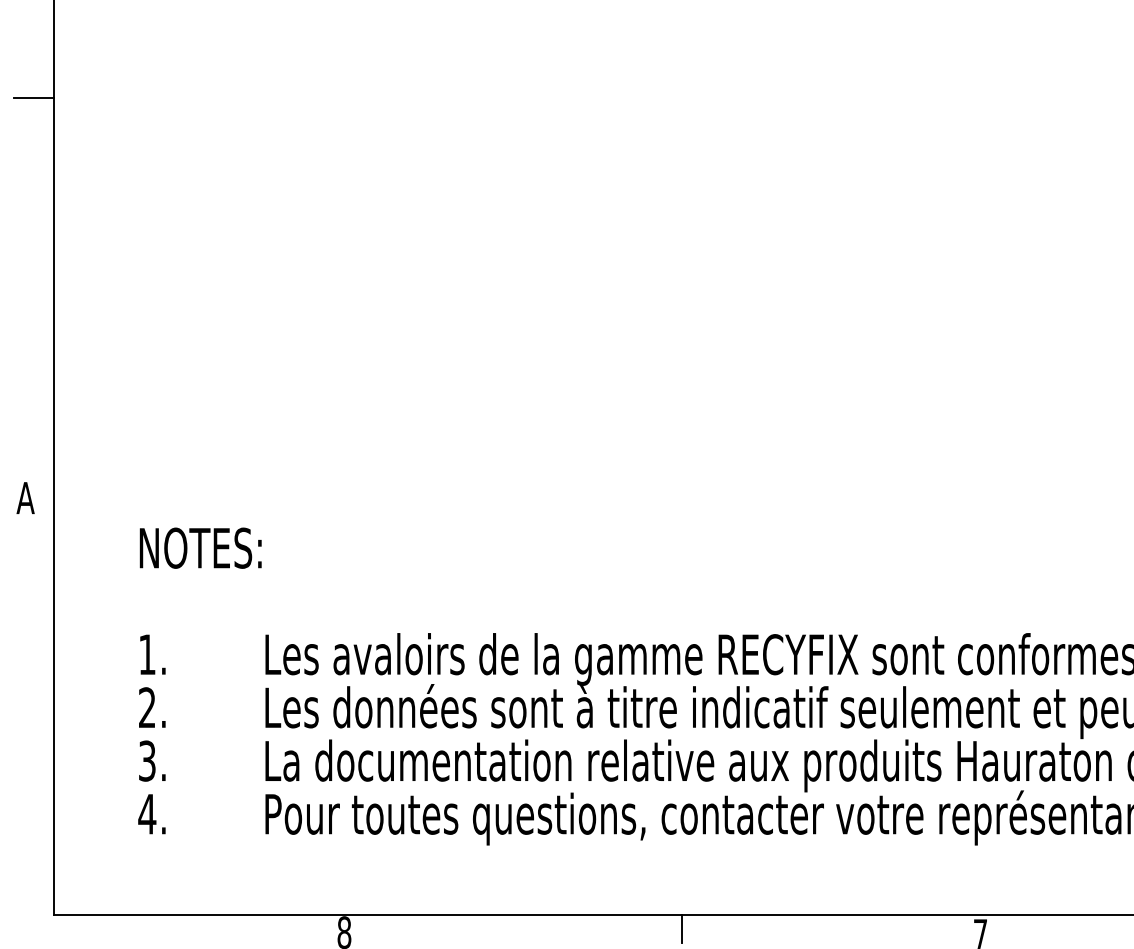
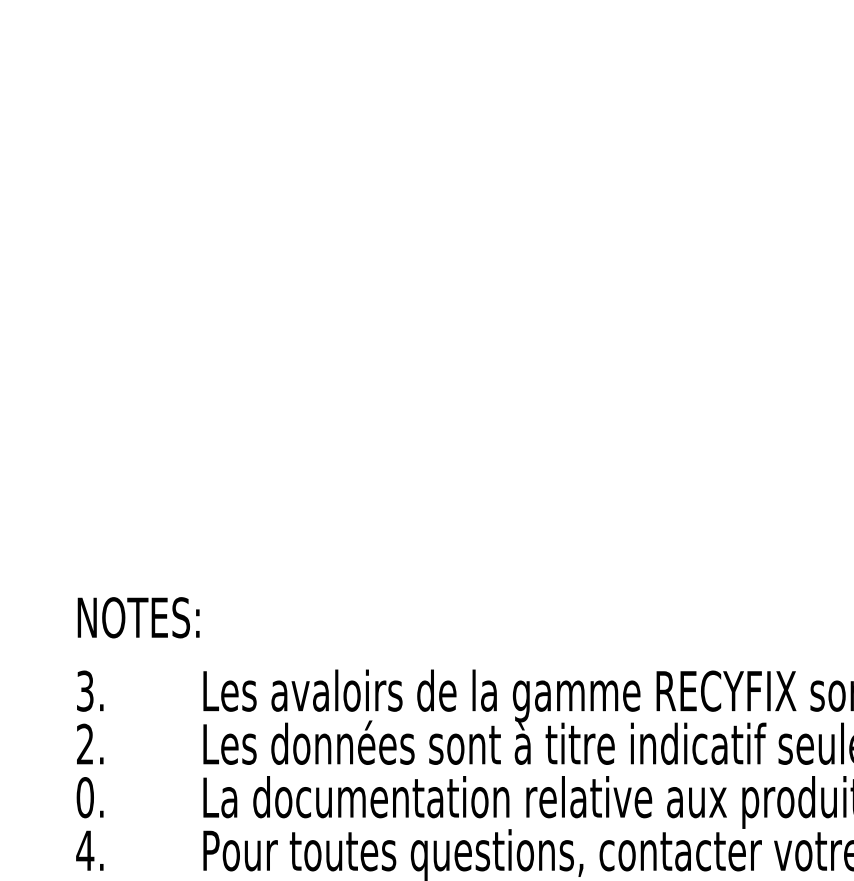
text: (200, 547) -> (138, 617), moved
text: (147, 654) -> (85, 691), 1. -> 3.
text: (147, 760) -> (85, 797), 3. -> 0.

